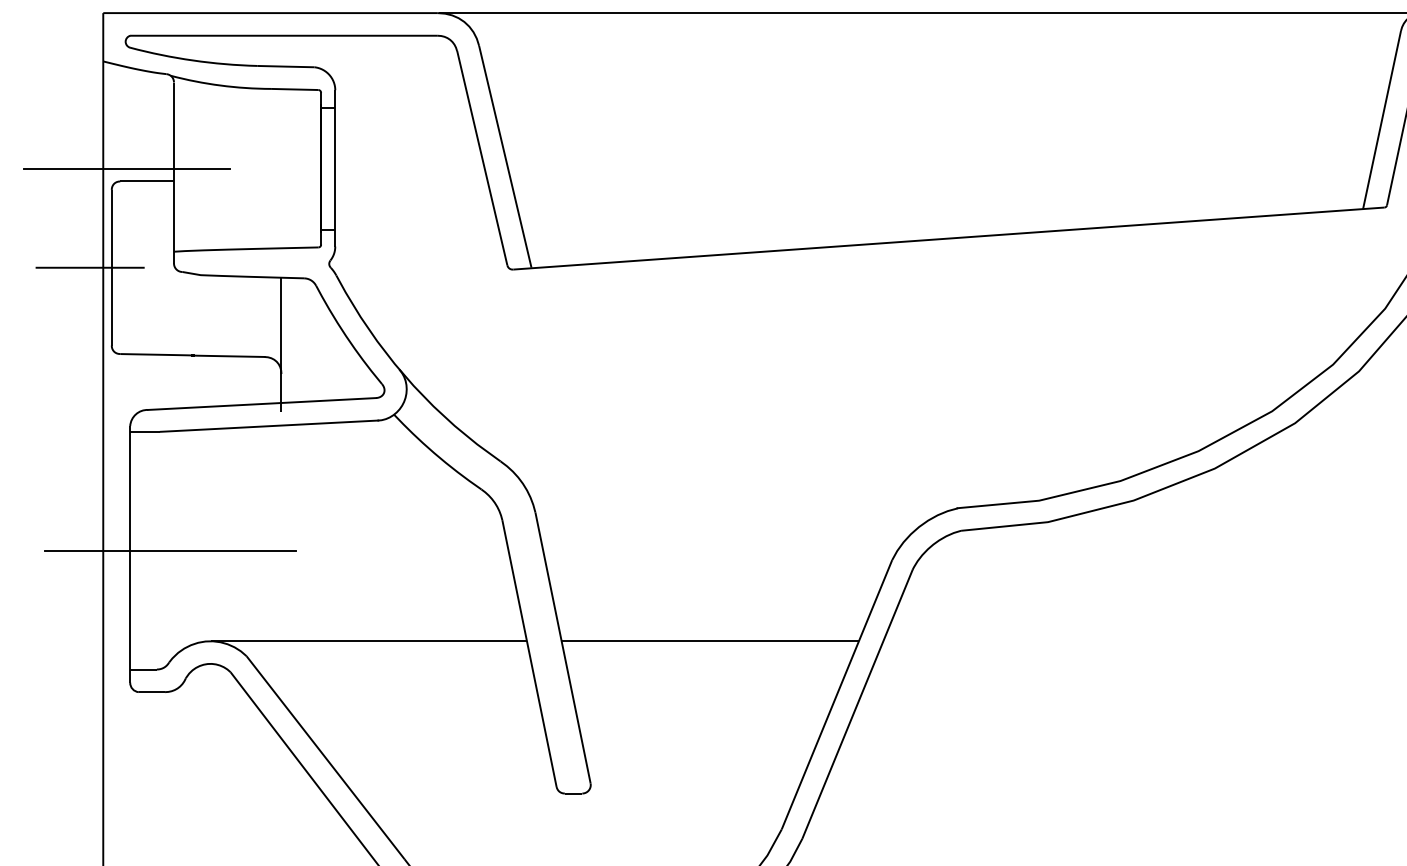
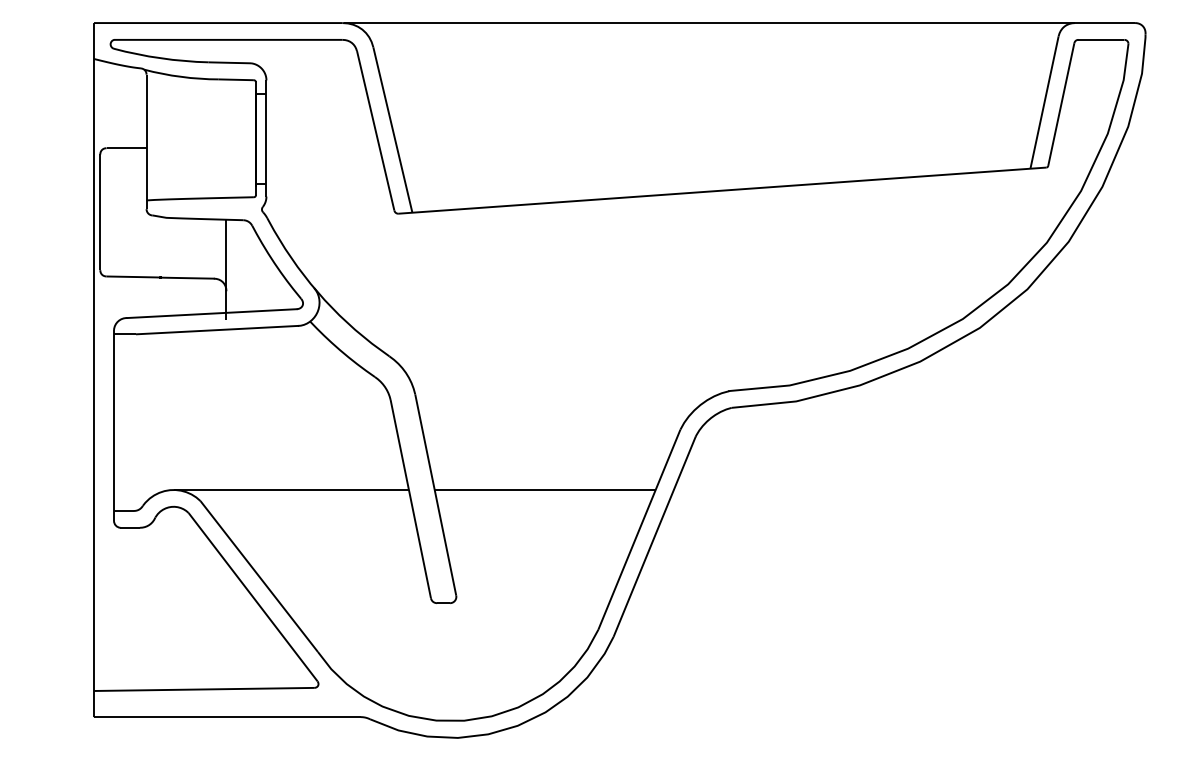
line: (126, 168) -> (111, 138), removed
line: (90, 267) -> (84, 212), removed
line: (169, 550) -> (143, 422), removed

